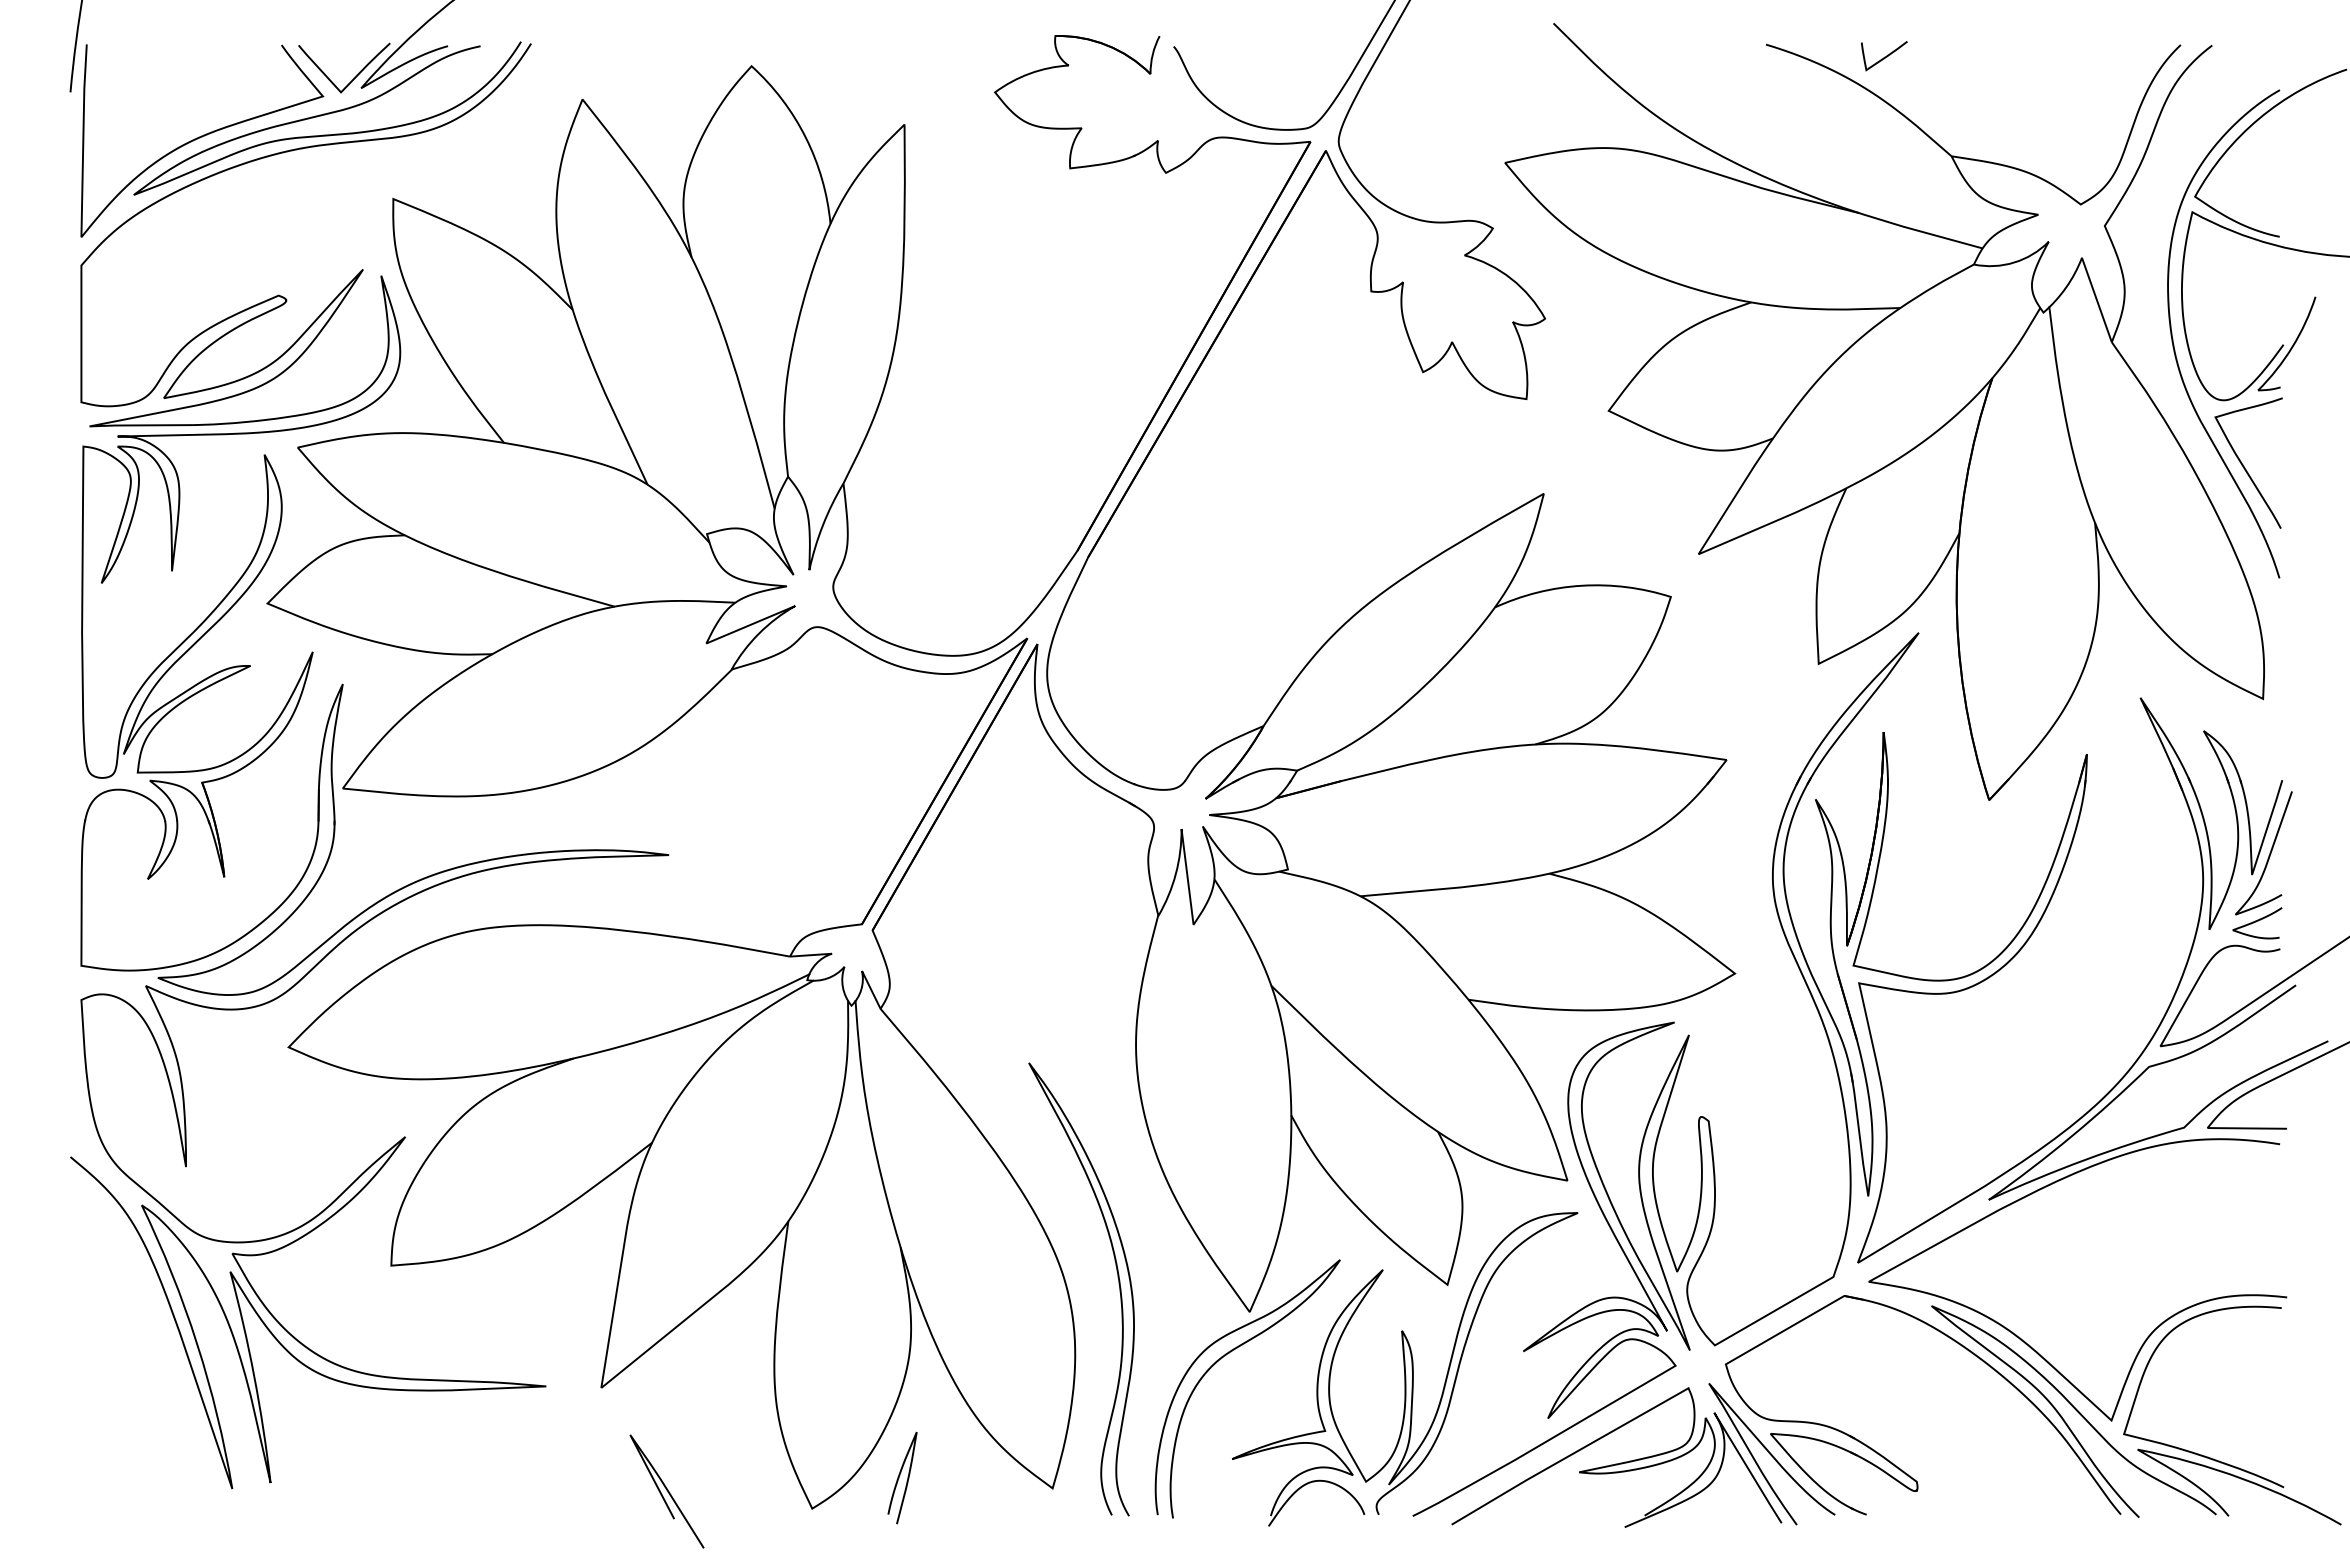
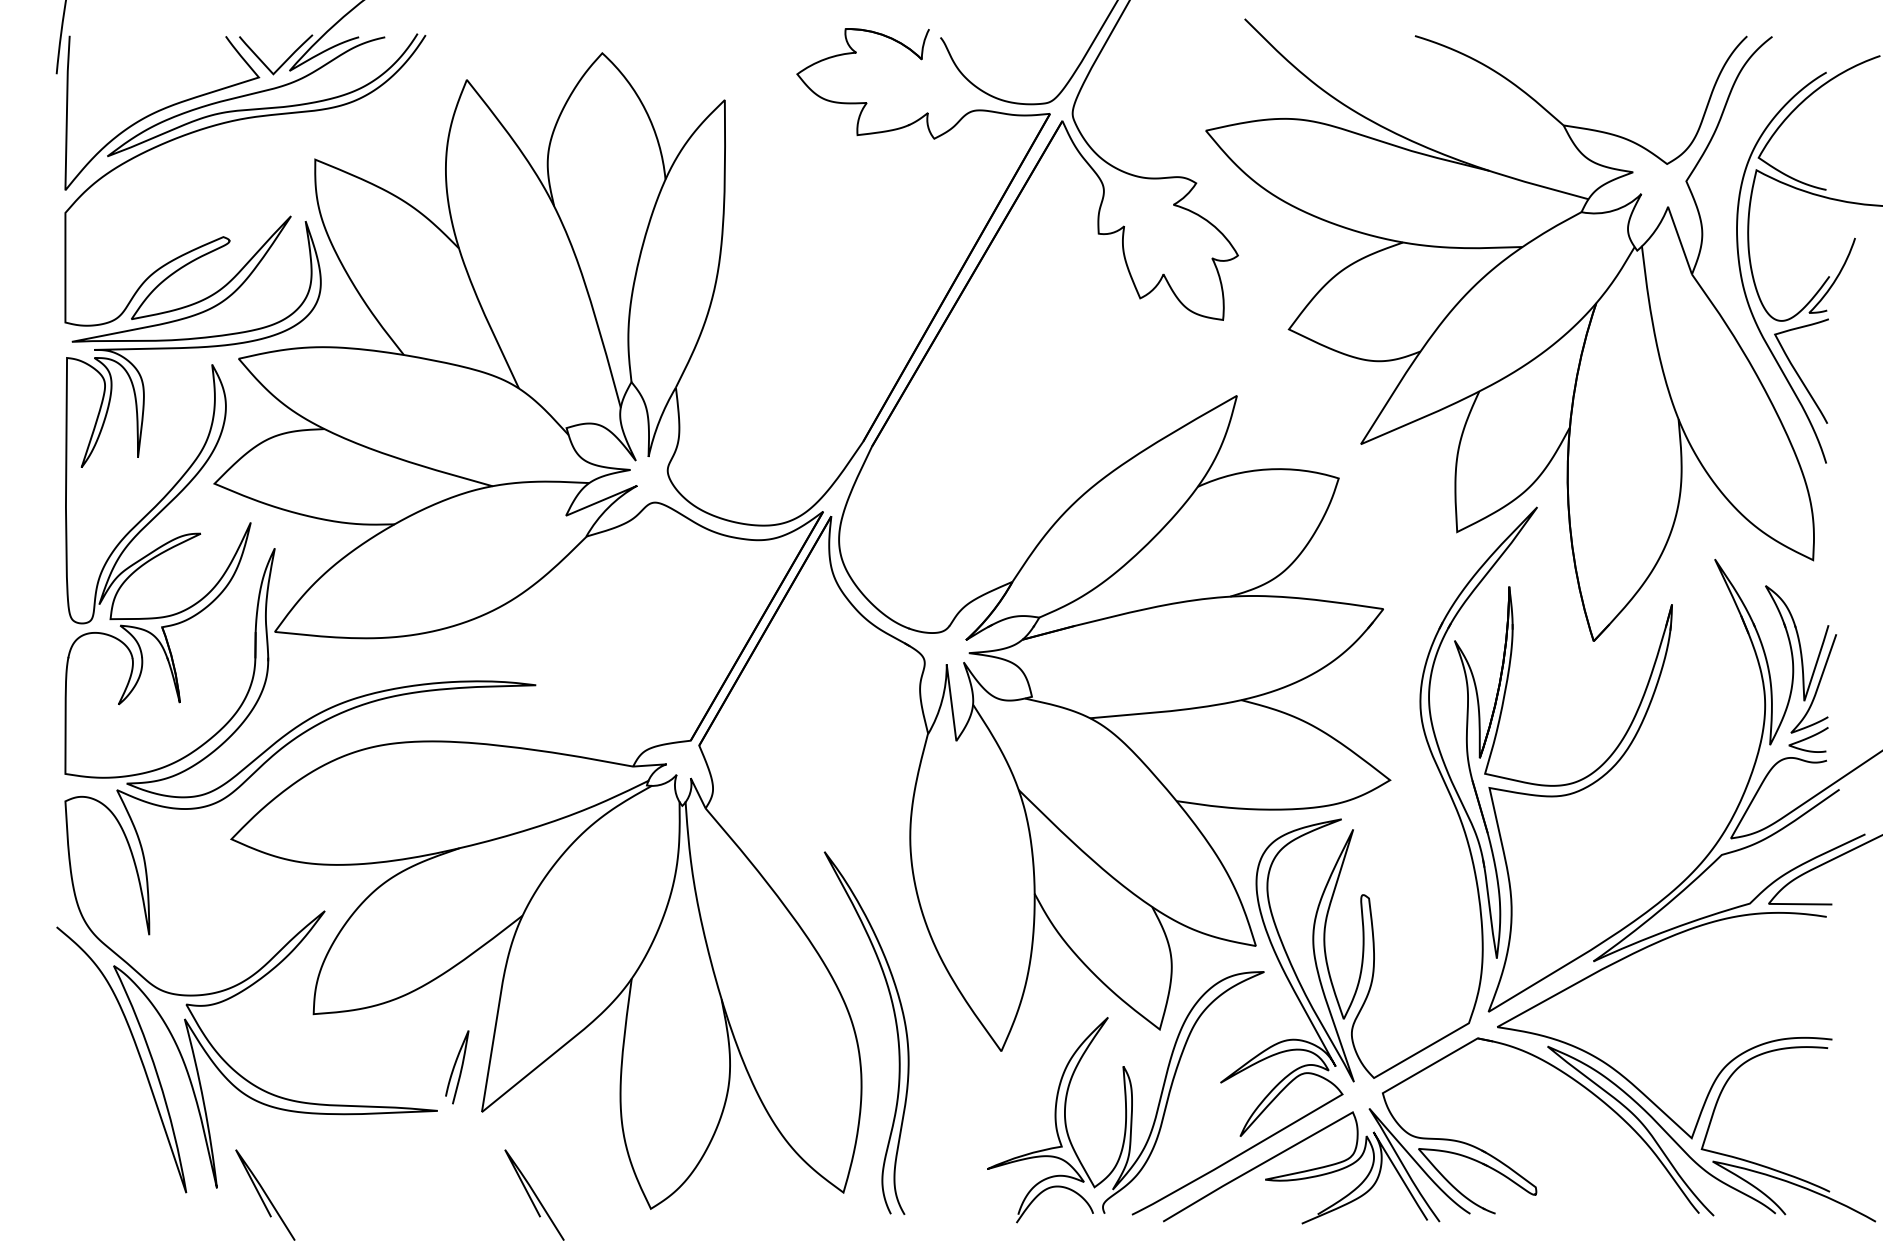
curve: (1884, 56) -> (1509, 45), removed
curve: (1225, 1356) -> (981, 1086), removed
curve: (899, 1478) -> (454, 1067), moved
line: (330, 1490) -> (264, 1194), added

